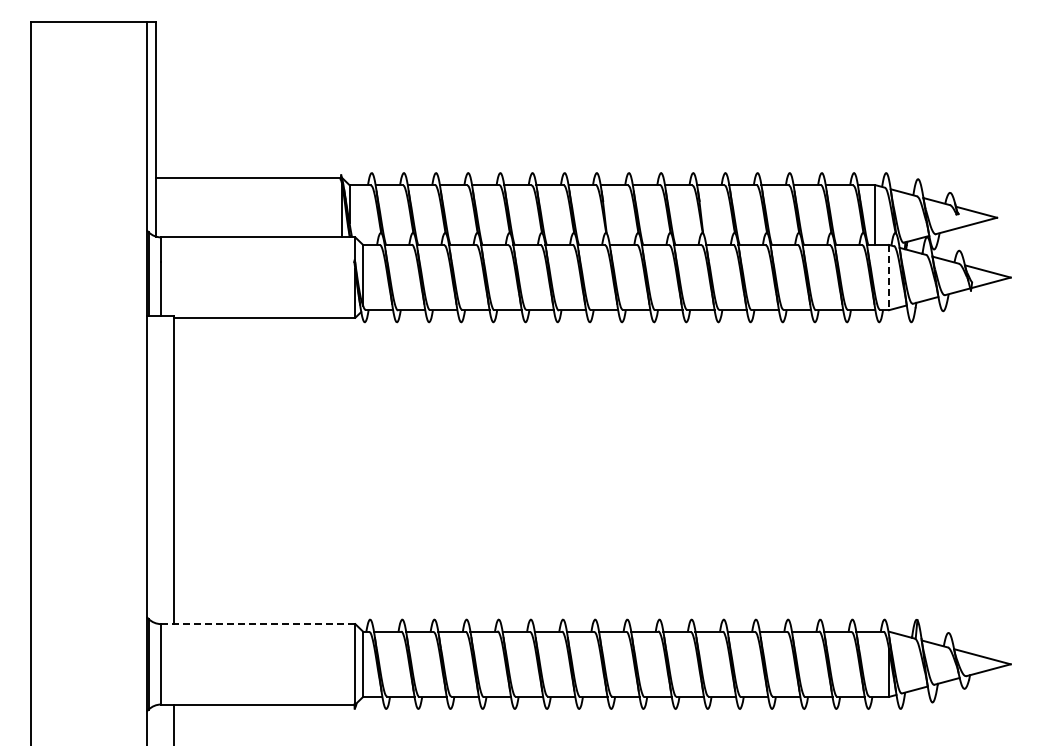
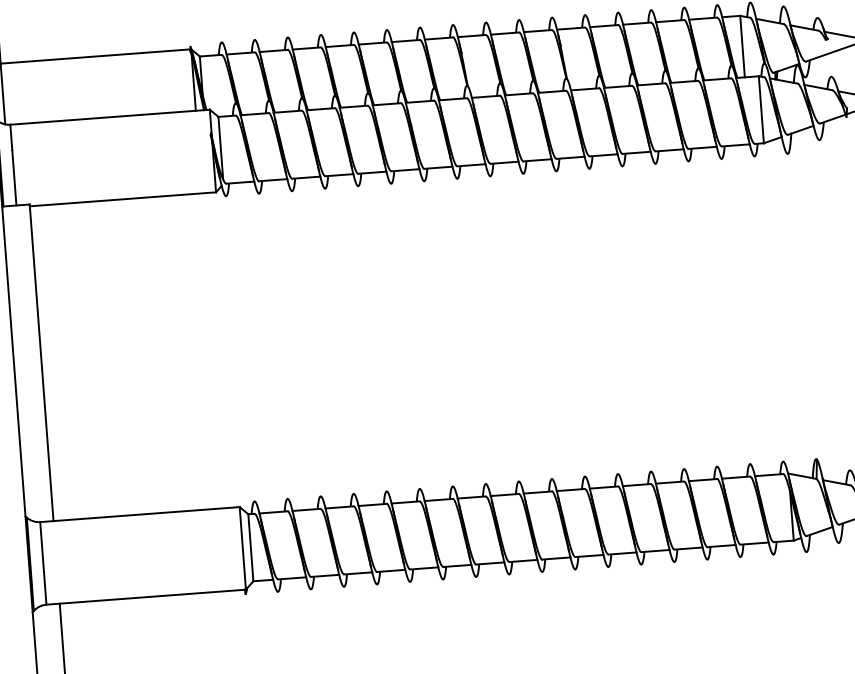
line: (889, 277) -> (761, 109), dashed -> solid
line: (257, 624) -> (139, 515), dashed -> solid

